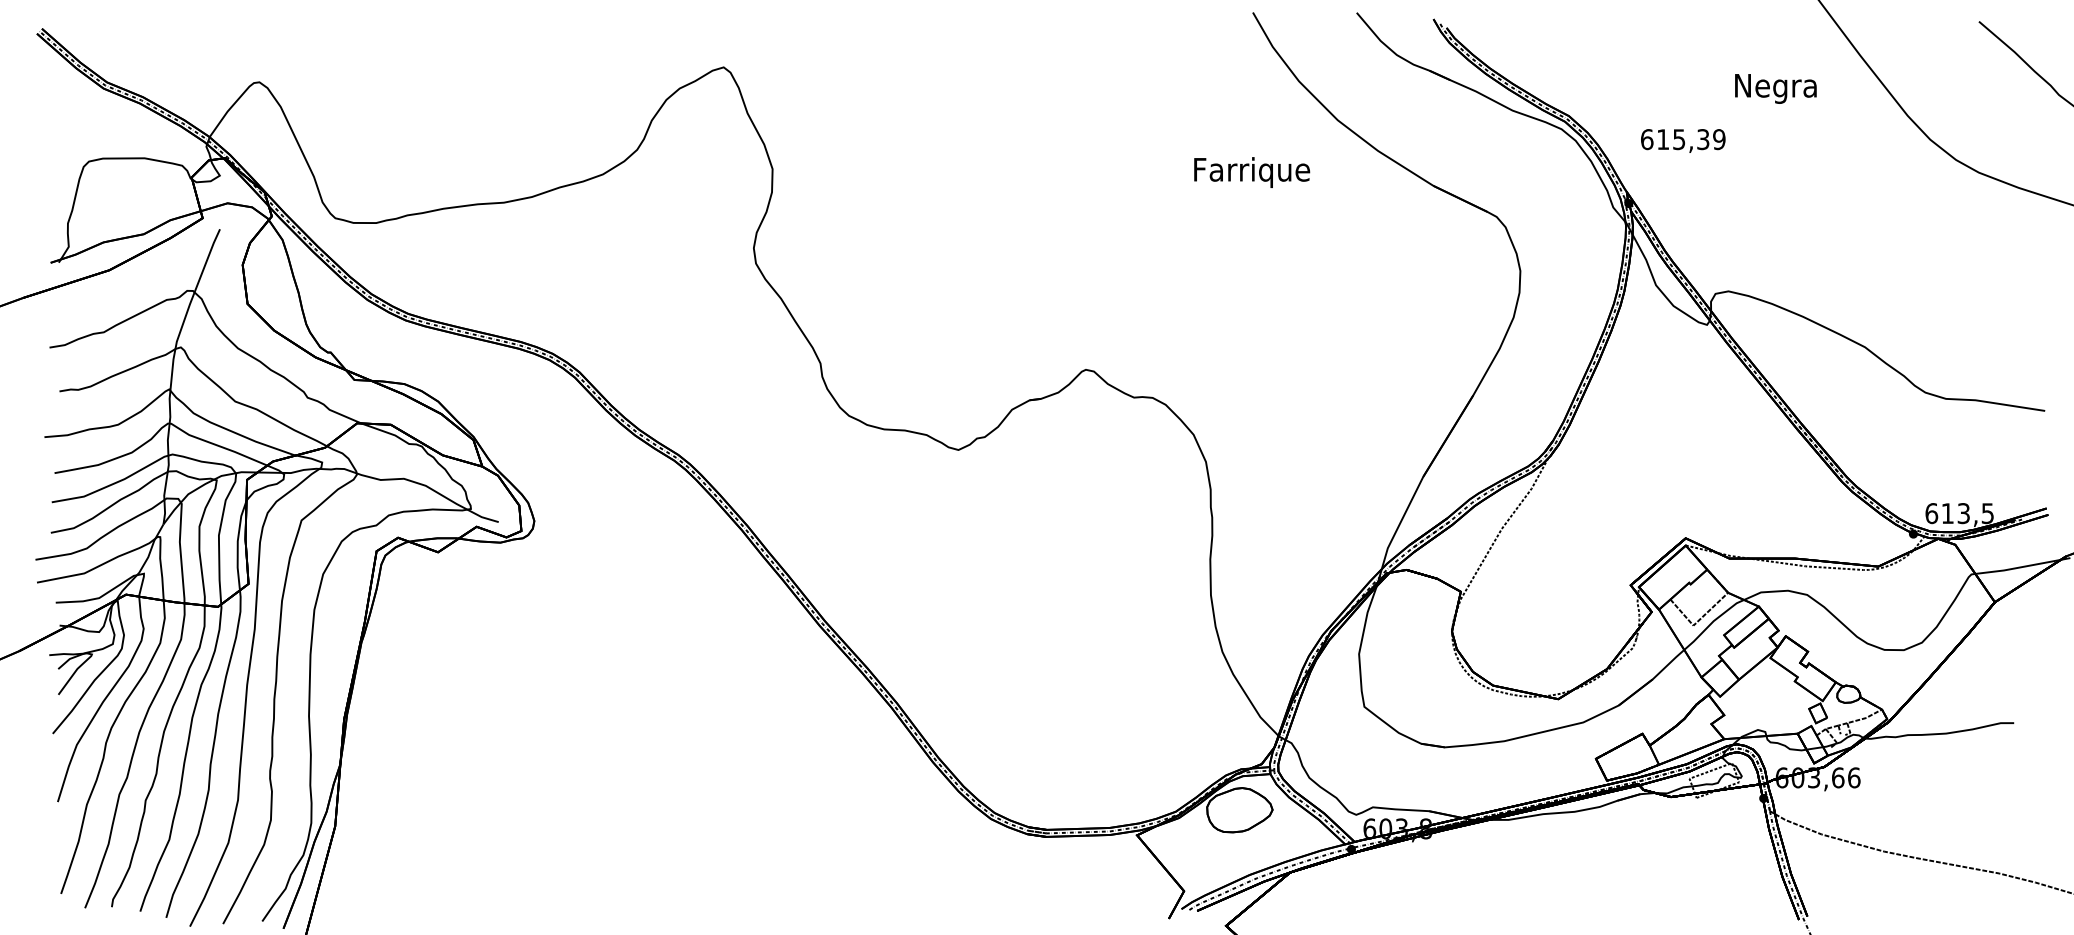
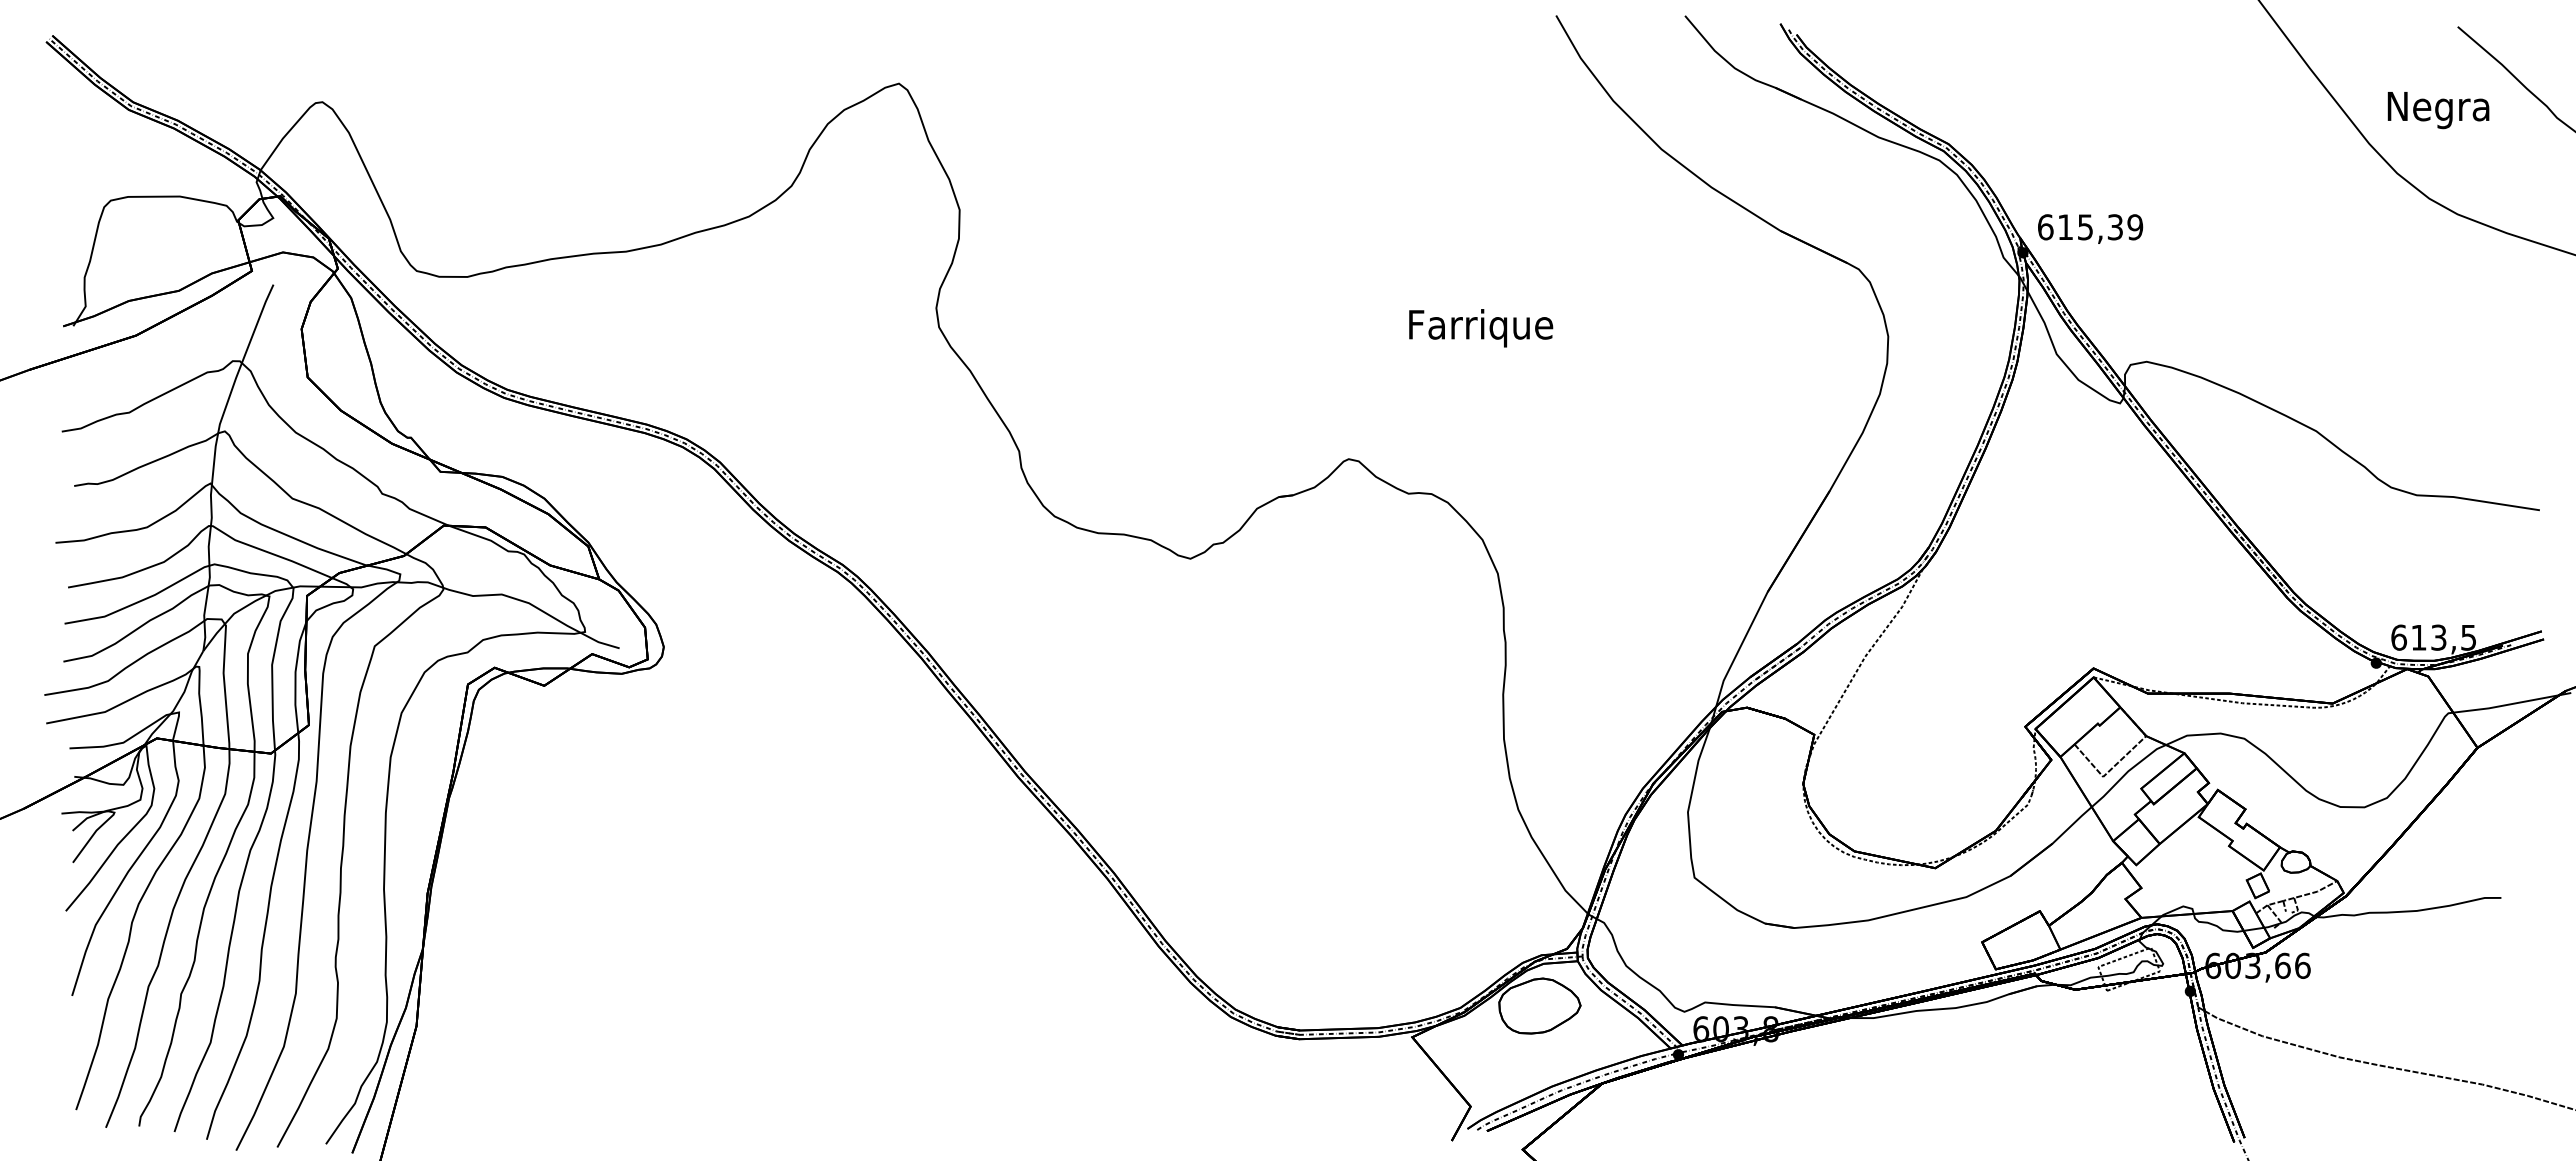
text: (1775, 89) -> (2438, 110), moved
text: (1683, 140) -> (2090, 228), moved
text: (1252, 172) -> (1481, 328), moved

